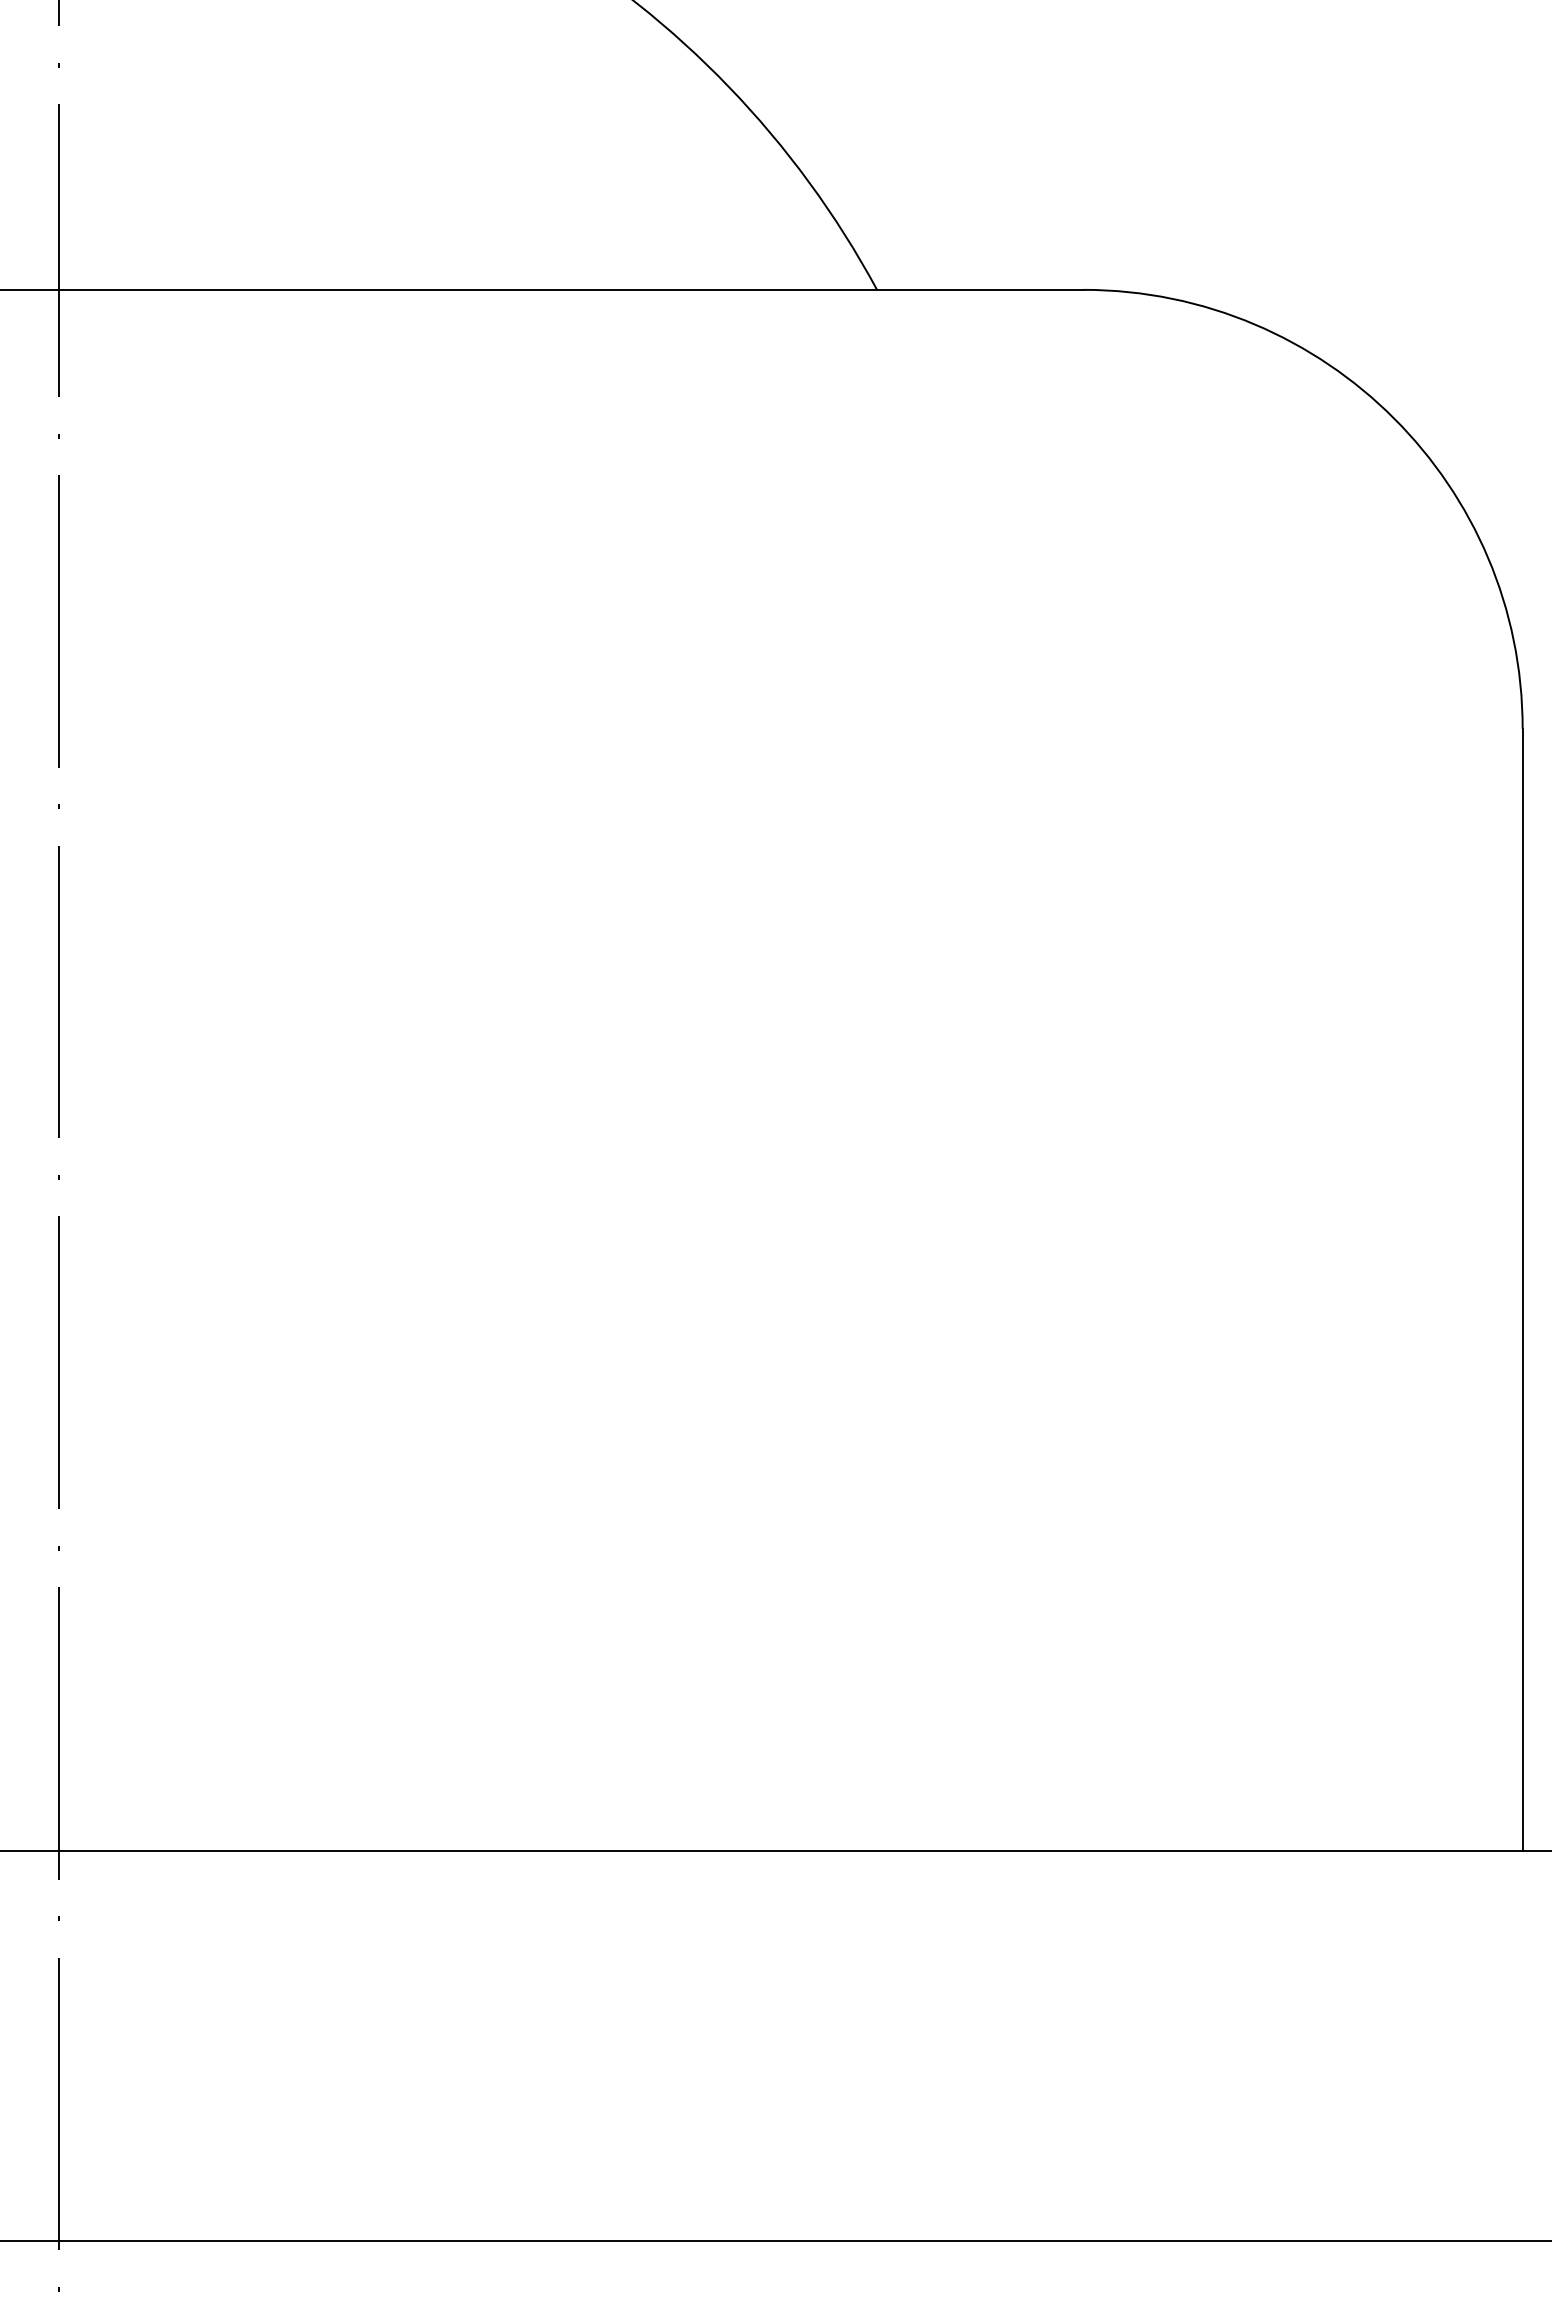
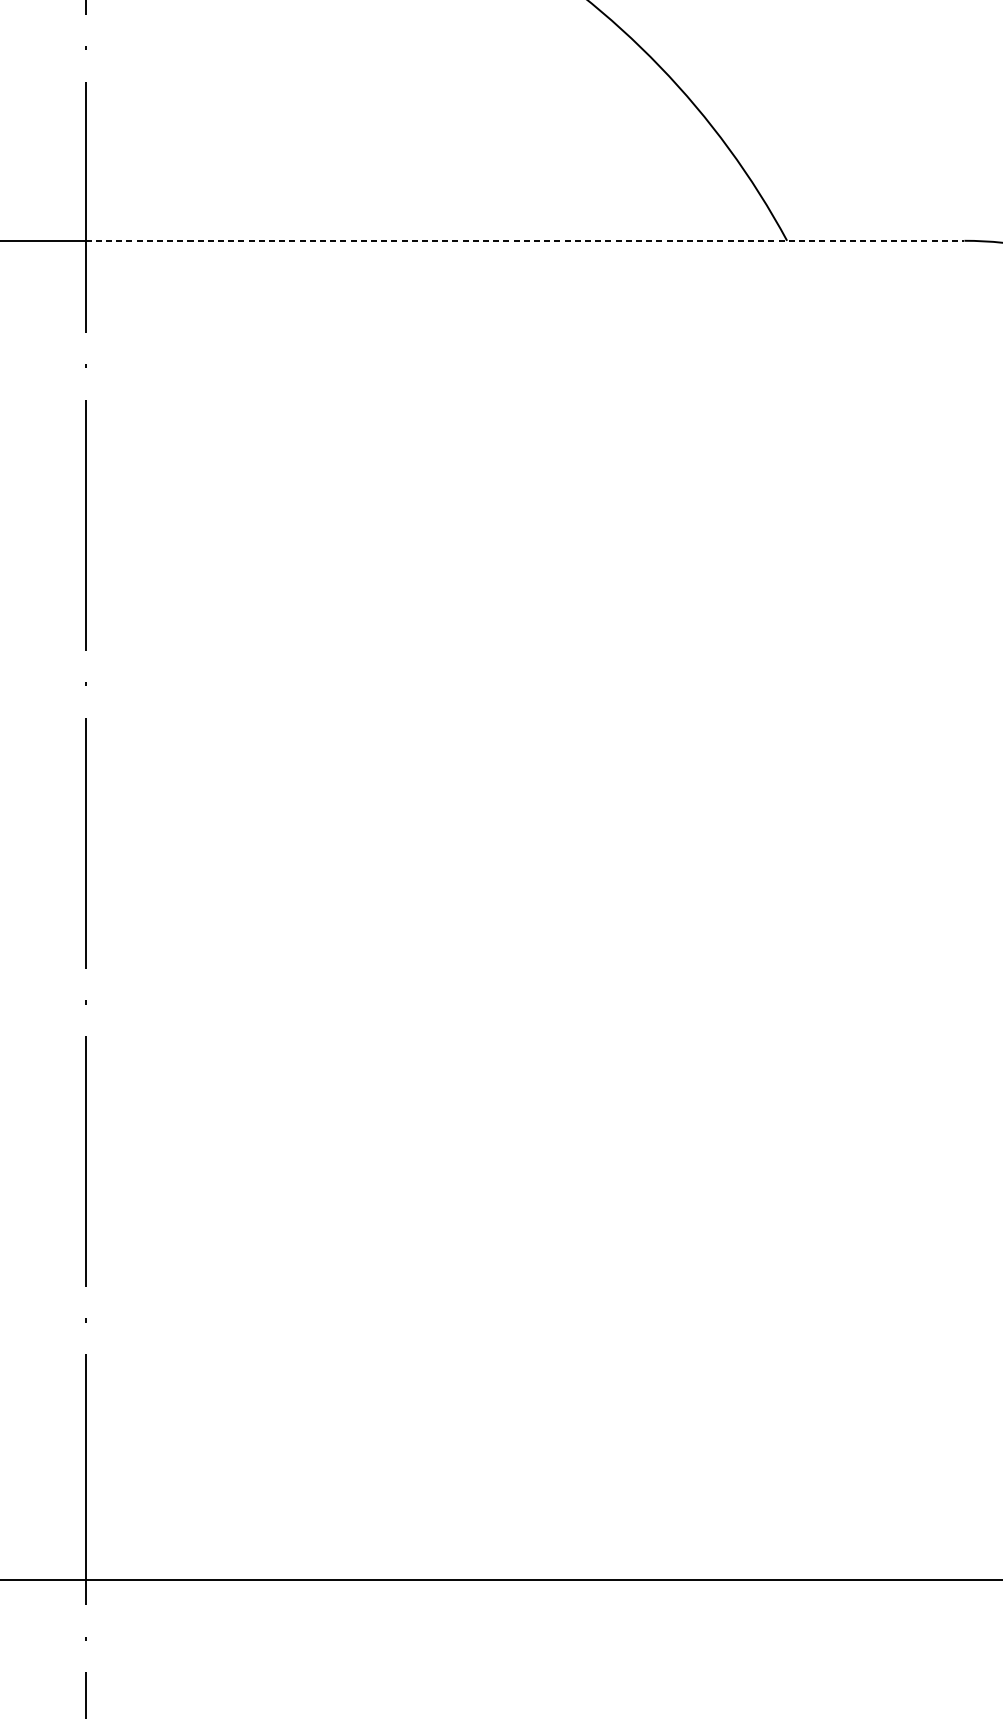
line: (572, 289) -> (525, 240), solid -> dashed

